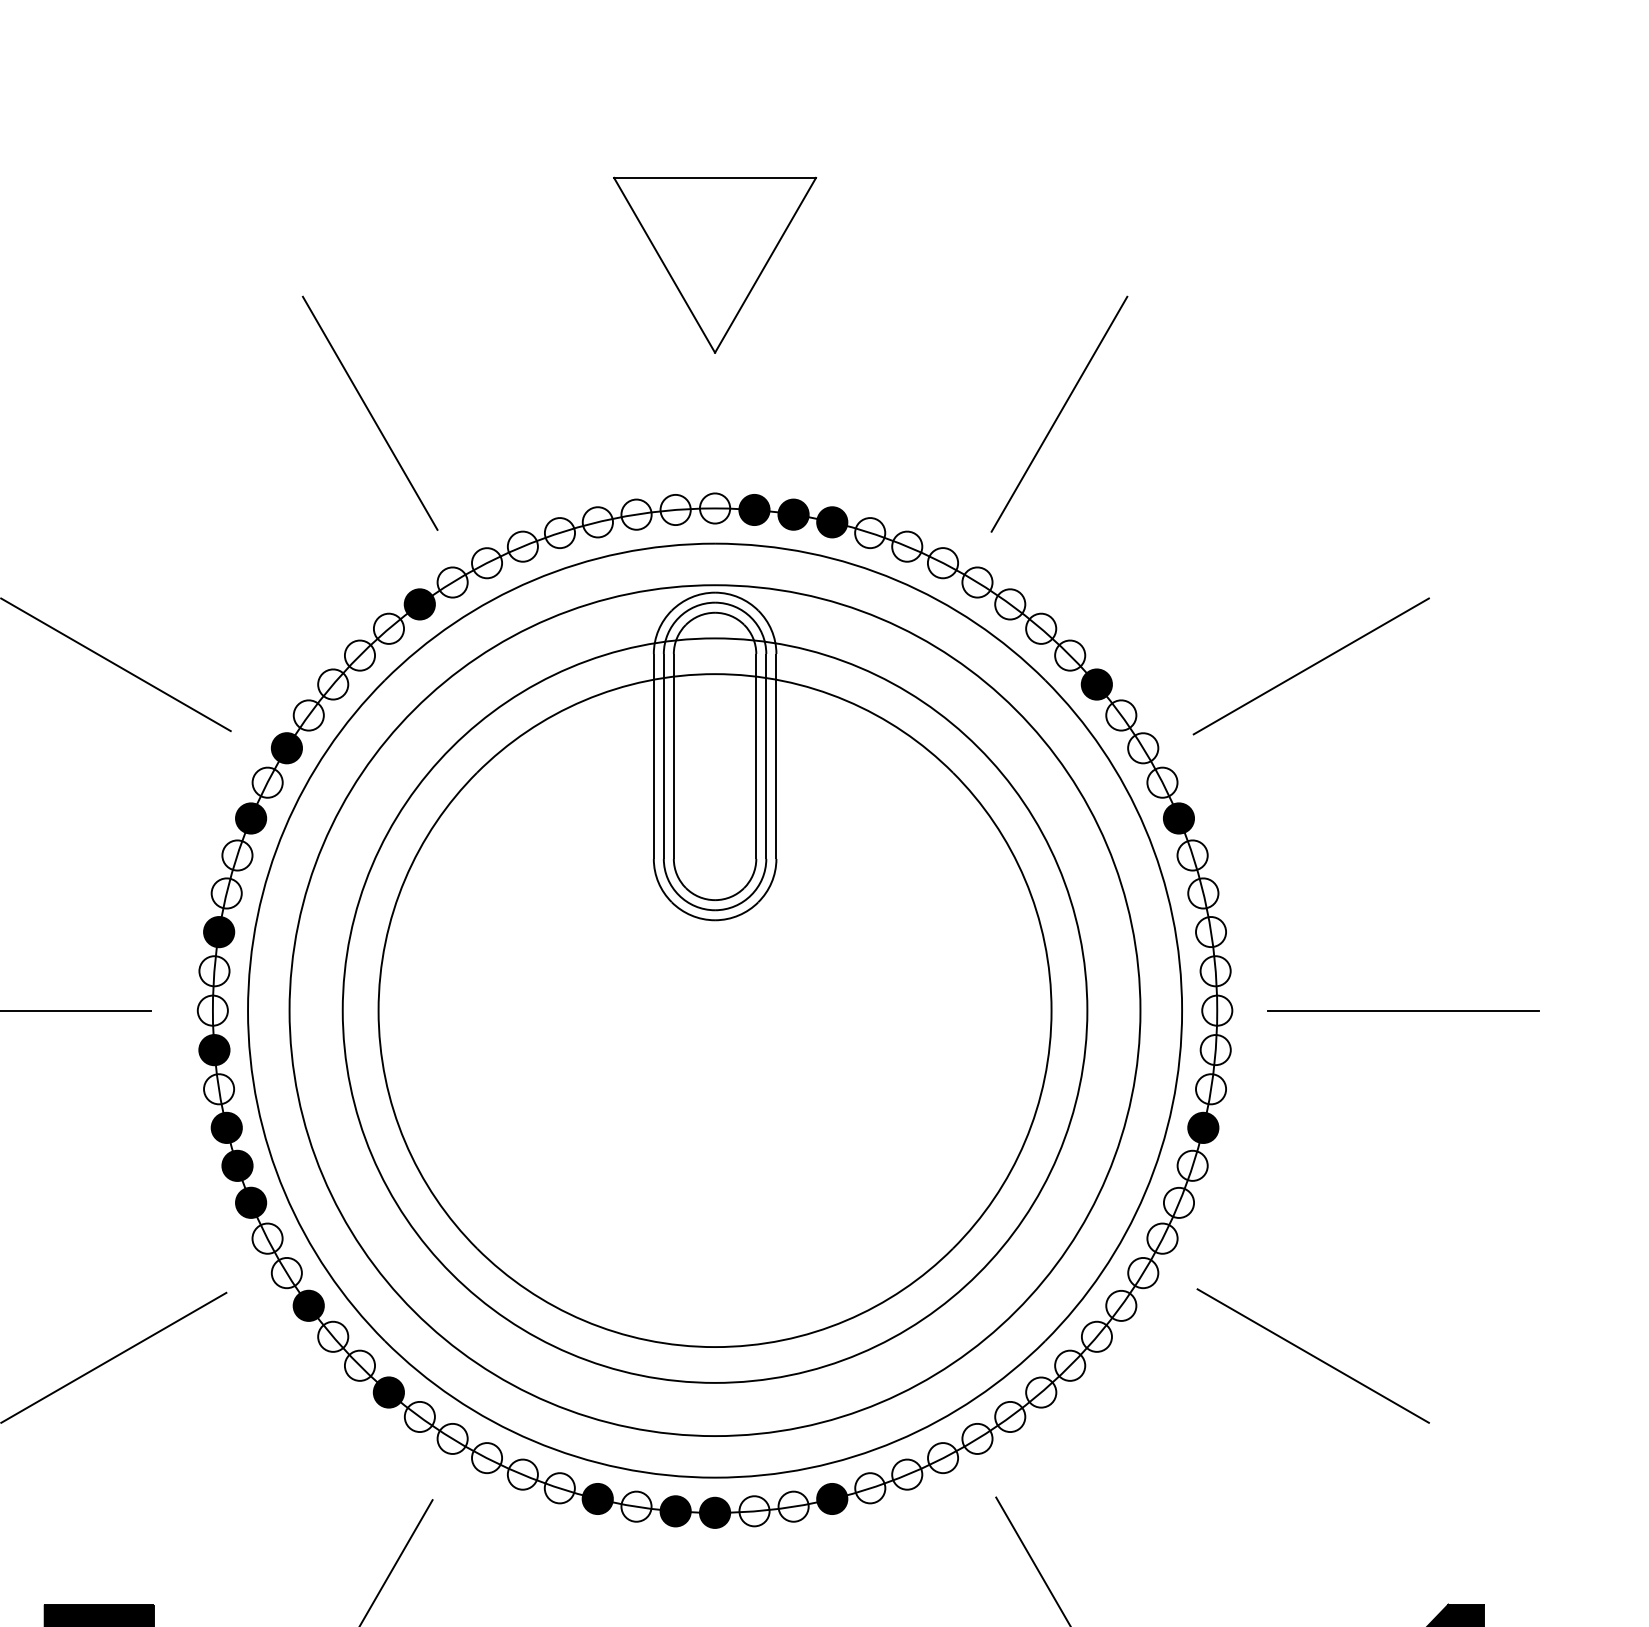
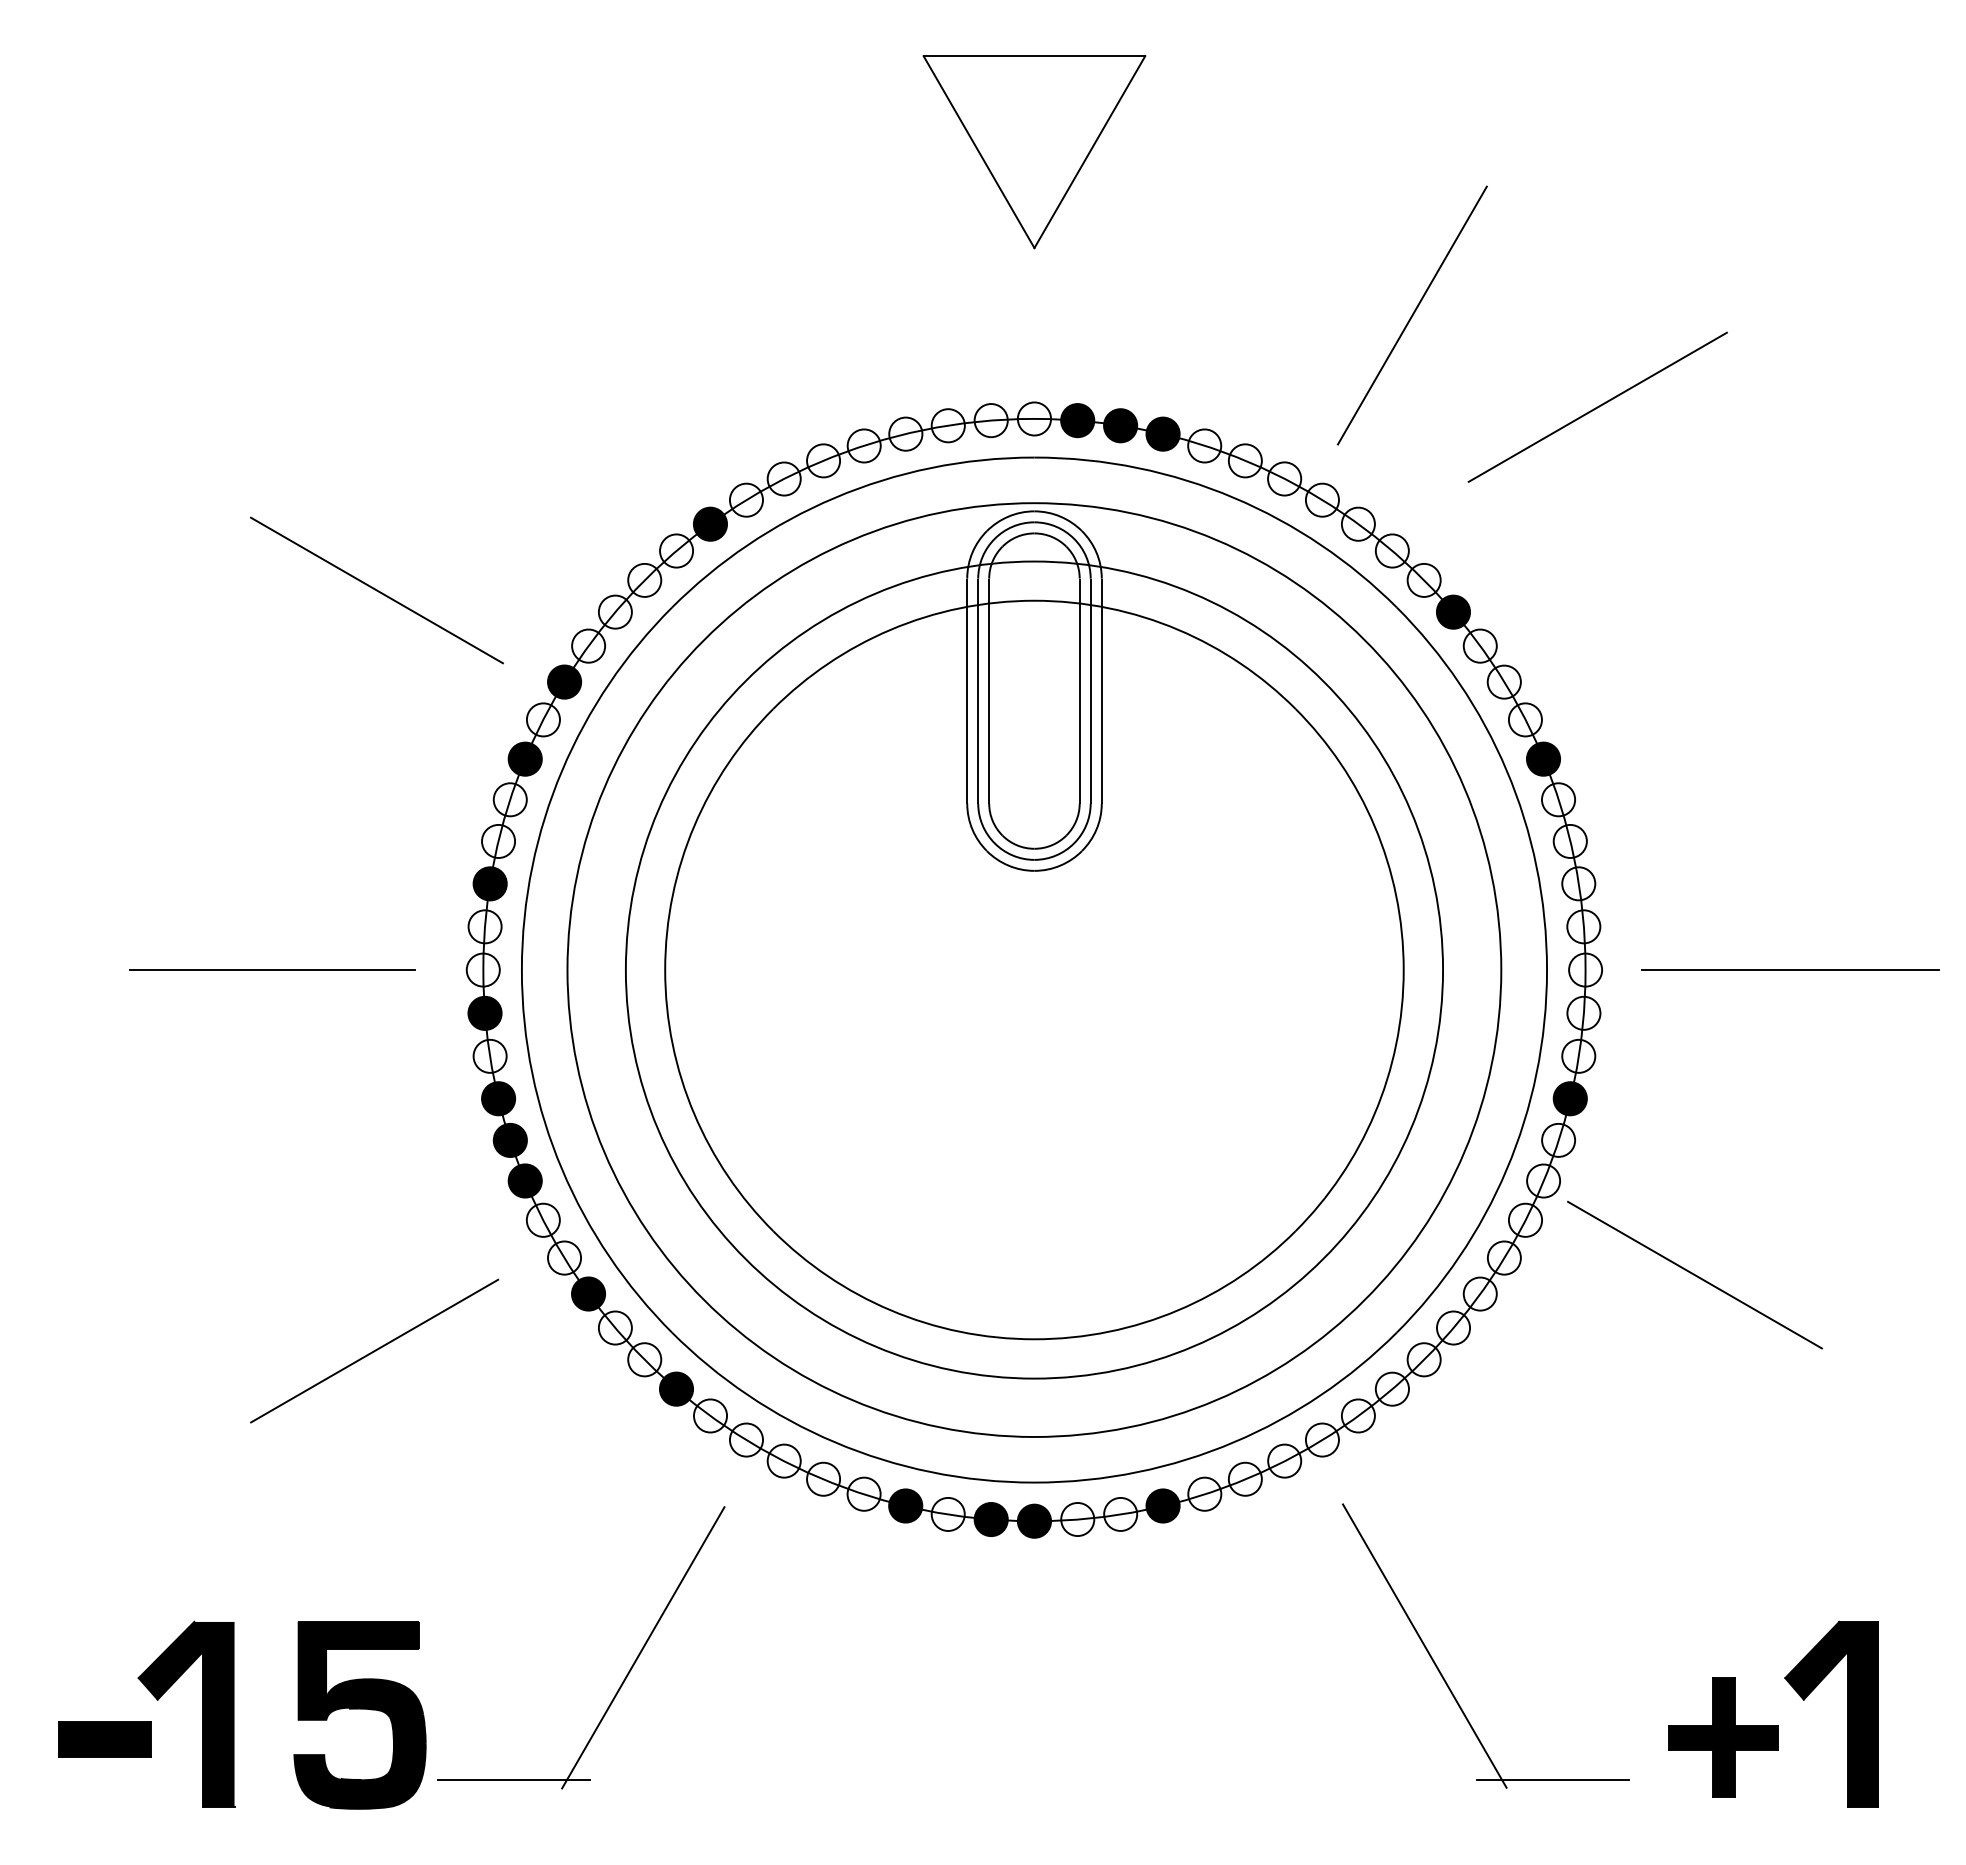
line: (369, 413) -> (655, 314), removed
line: (1311, 665) -> (1597, 406), moved
line: (1312, 1355) -> (1694, 1274), moved

